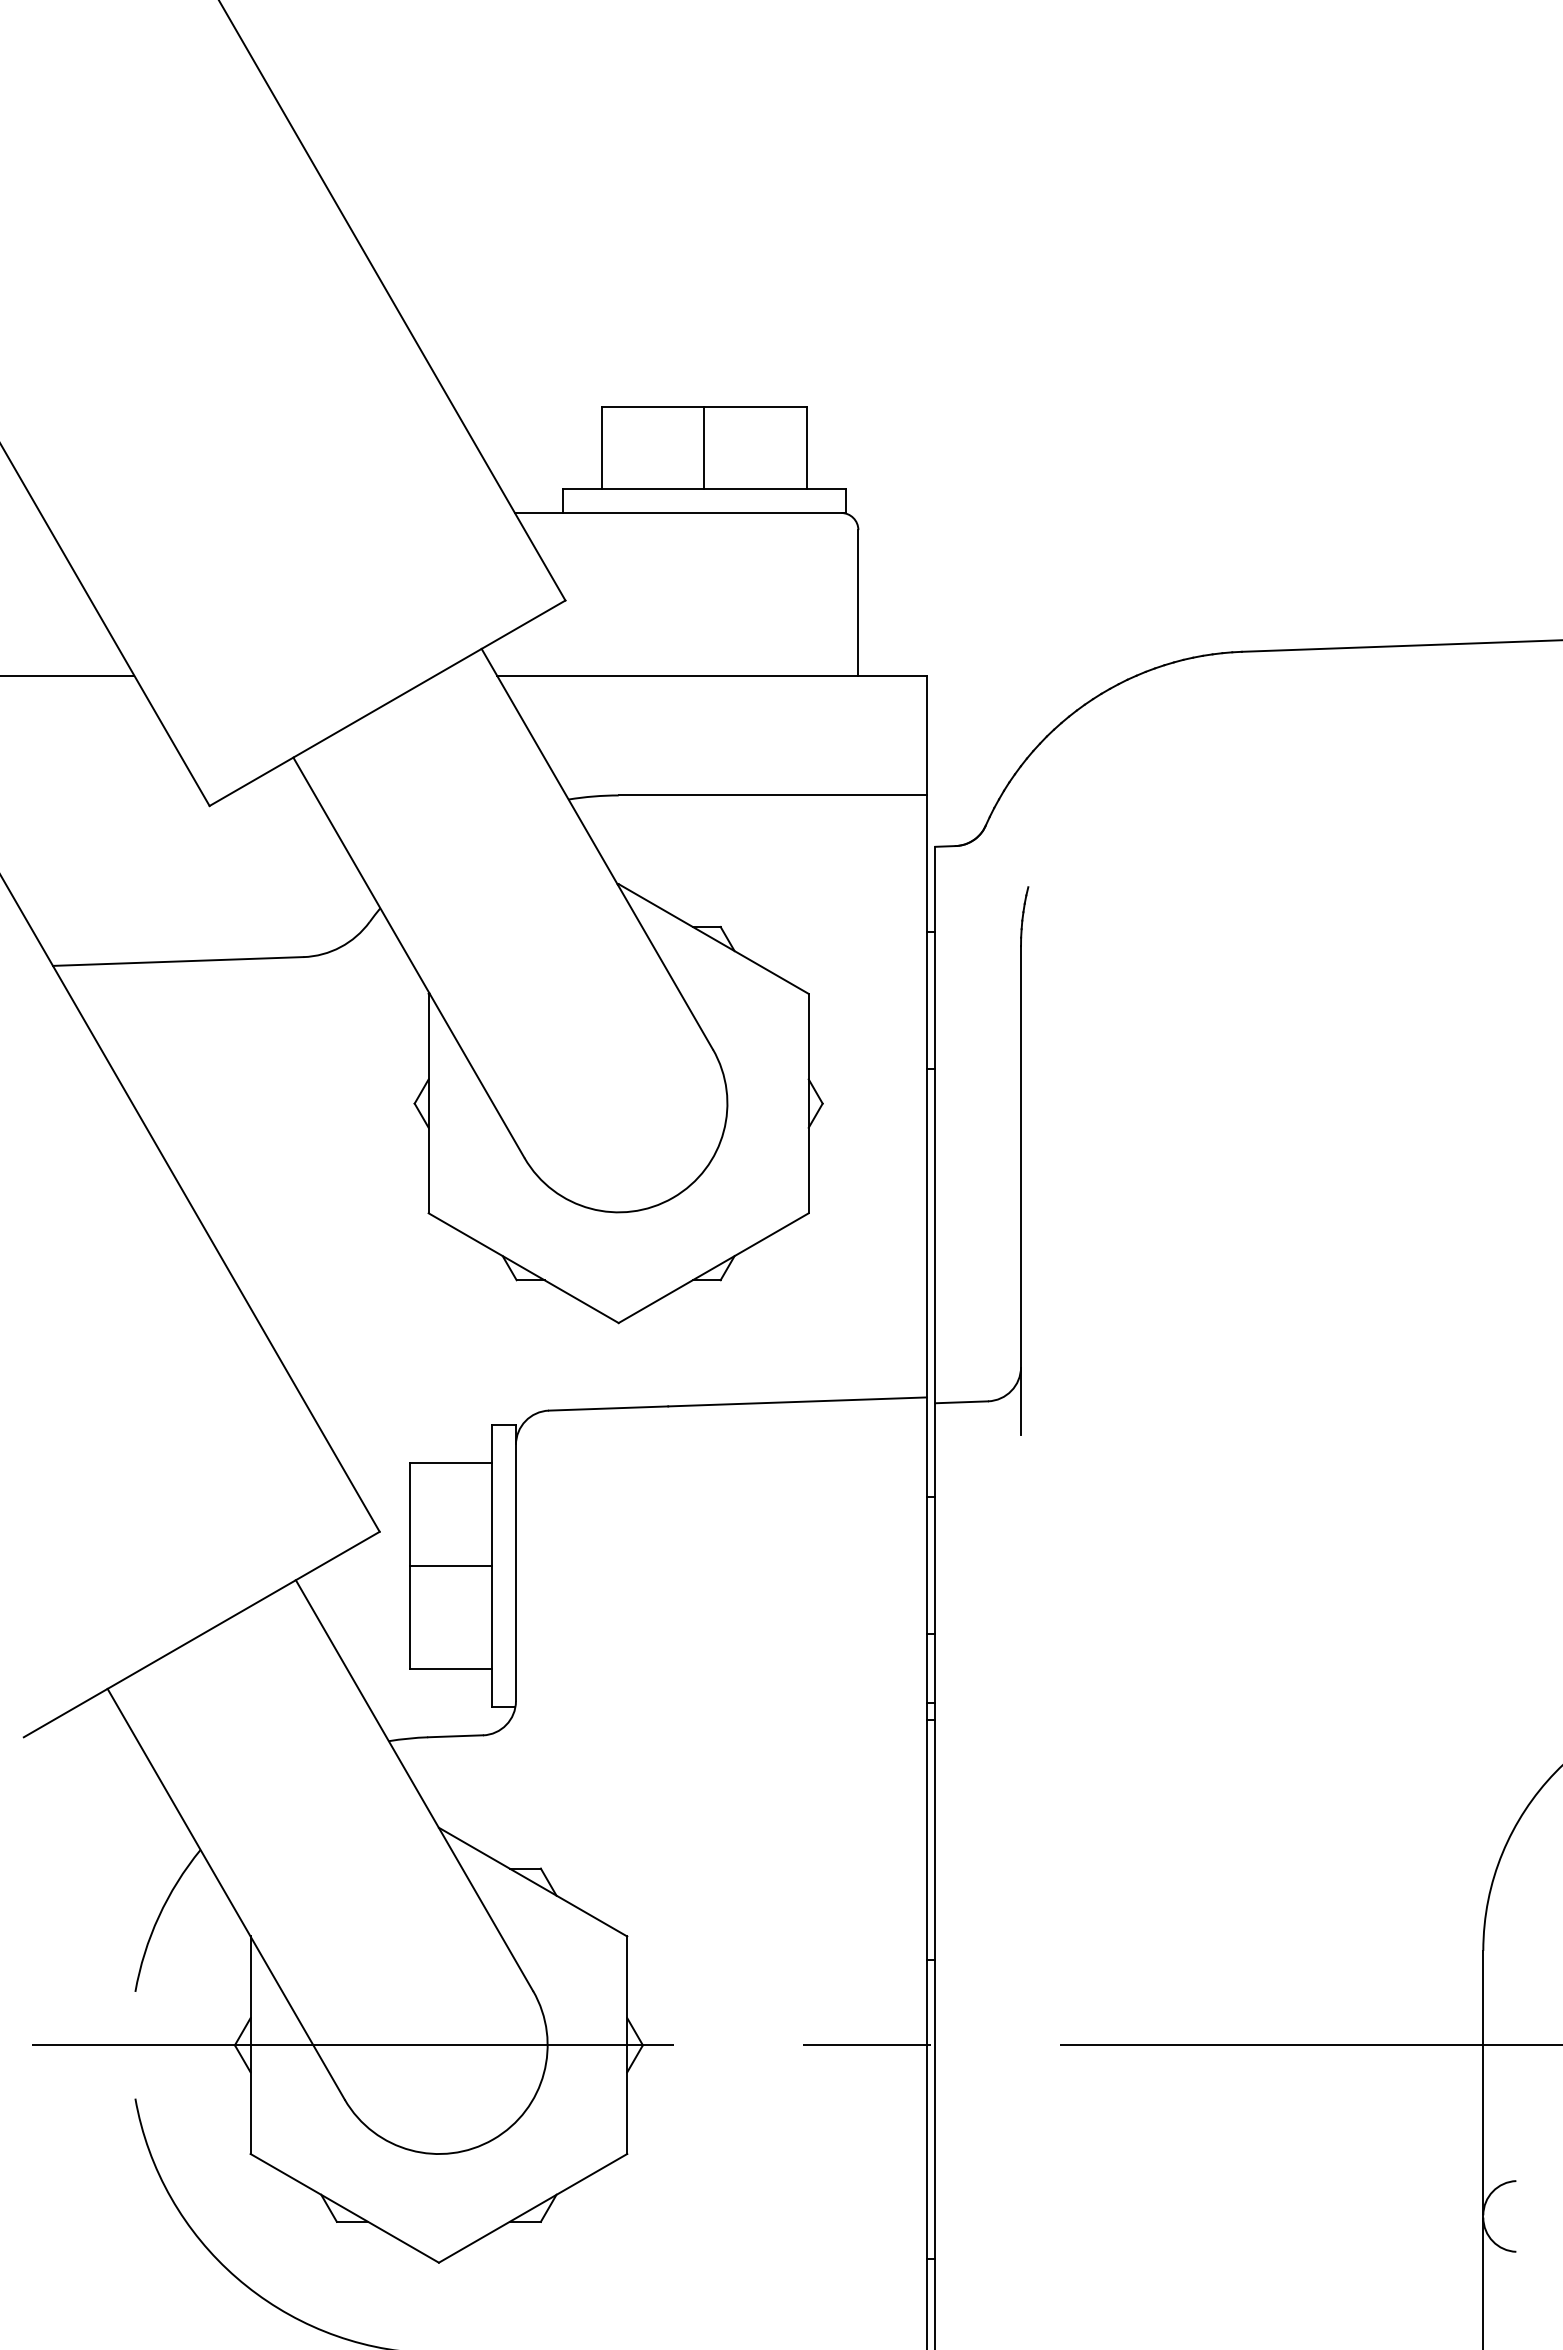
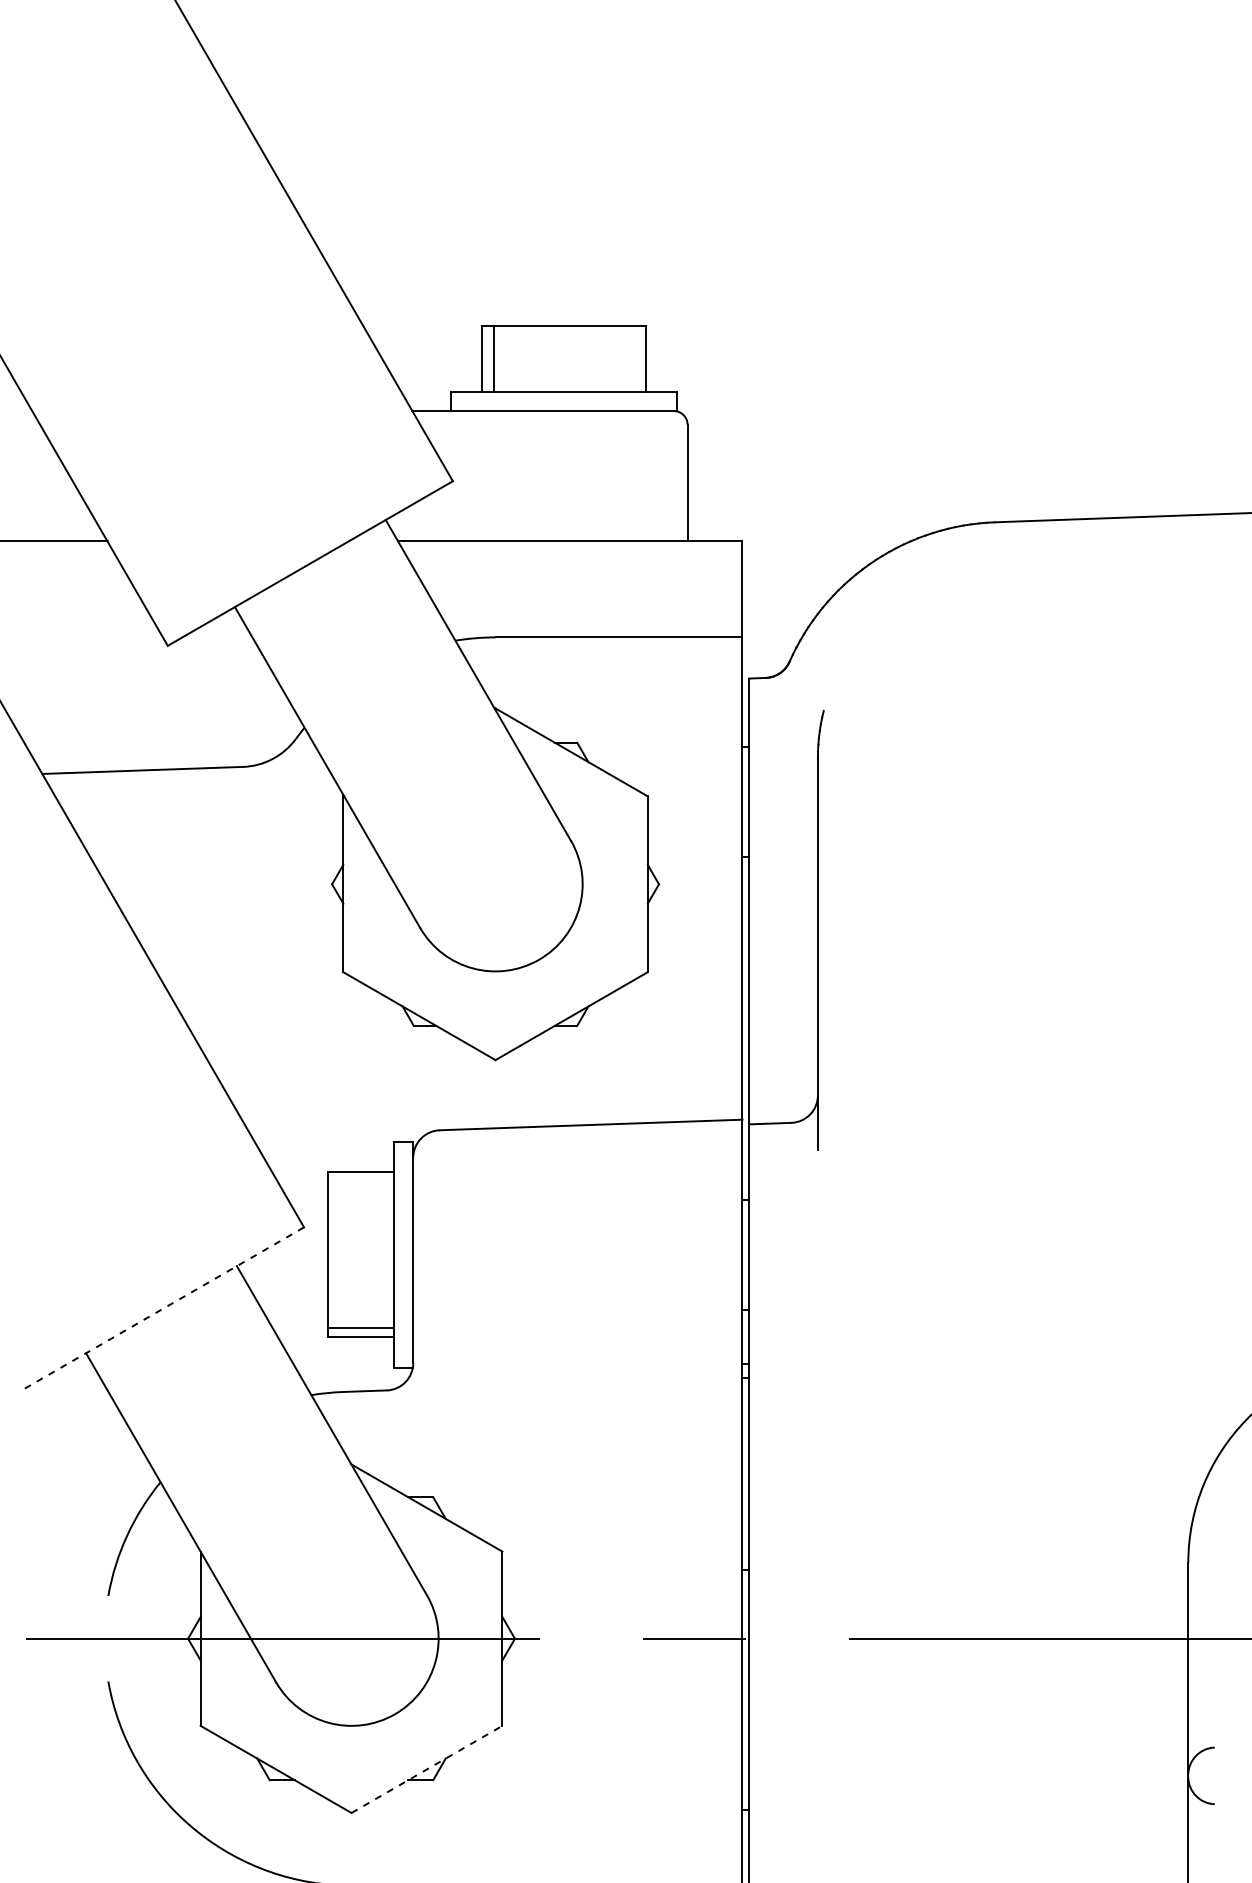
line: (704, 447) -> (493, 358), moved
line: (450, 1565) -> (360, 1328), moved
line: (201, 1634) -> (161, 1309), solid -> dashed
line: (533, 2208) -> (427, 1769), solid -> dashed

